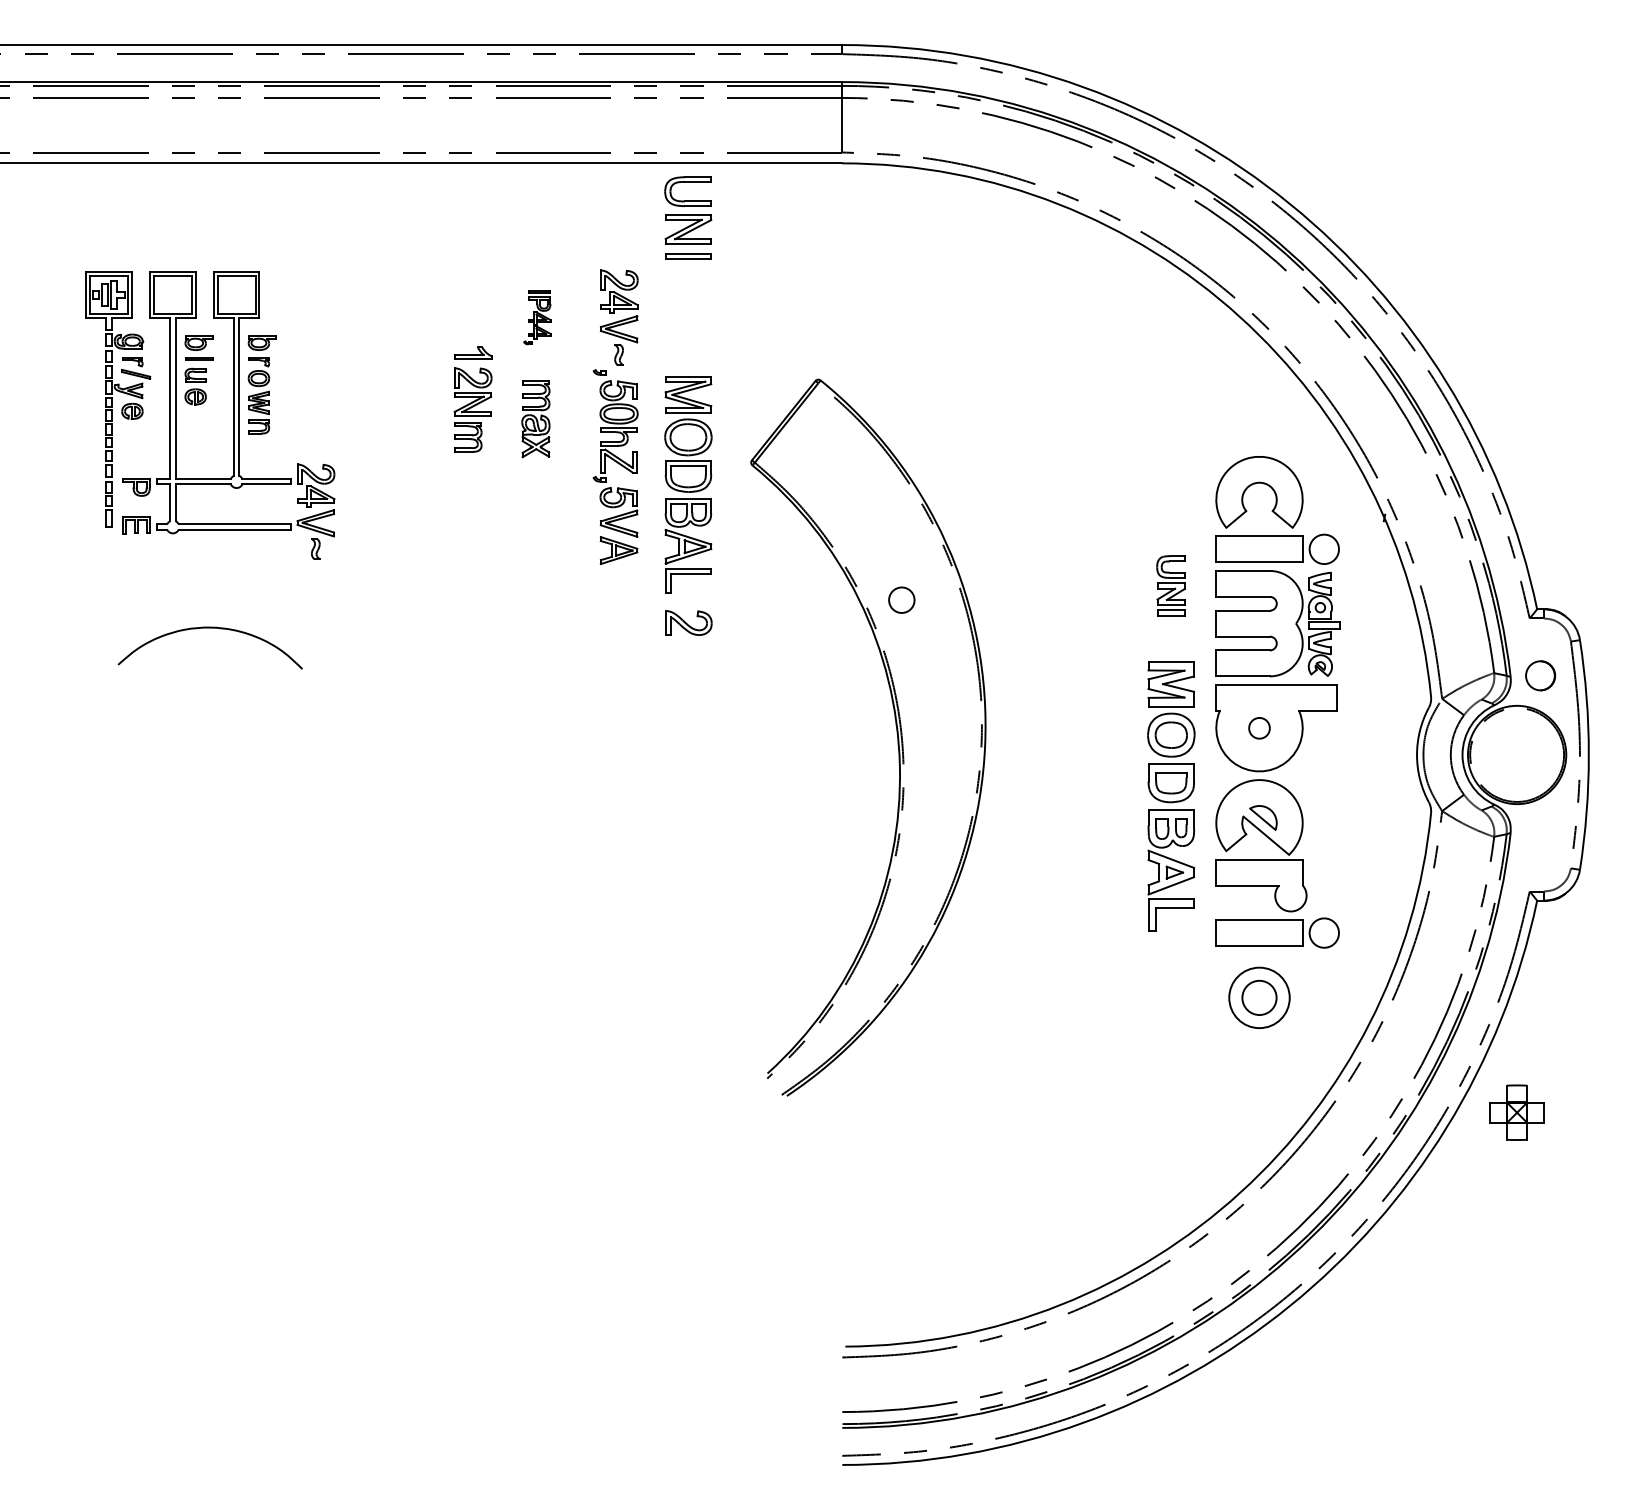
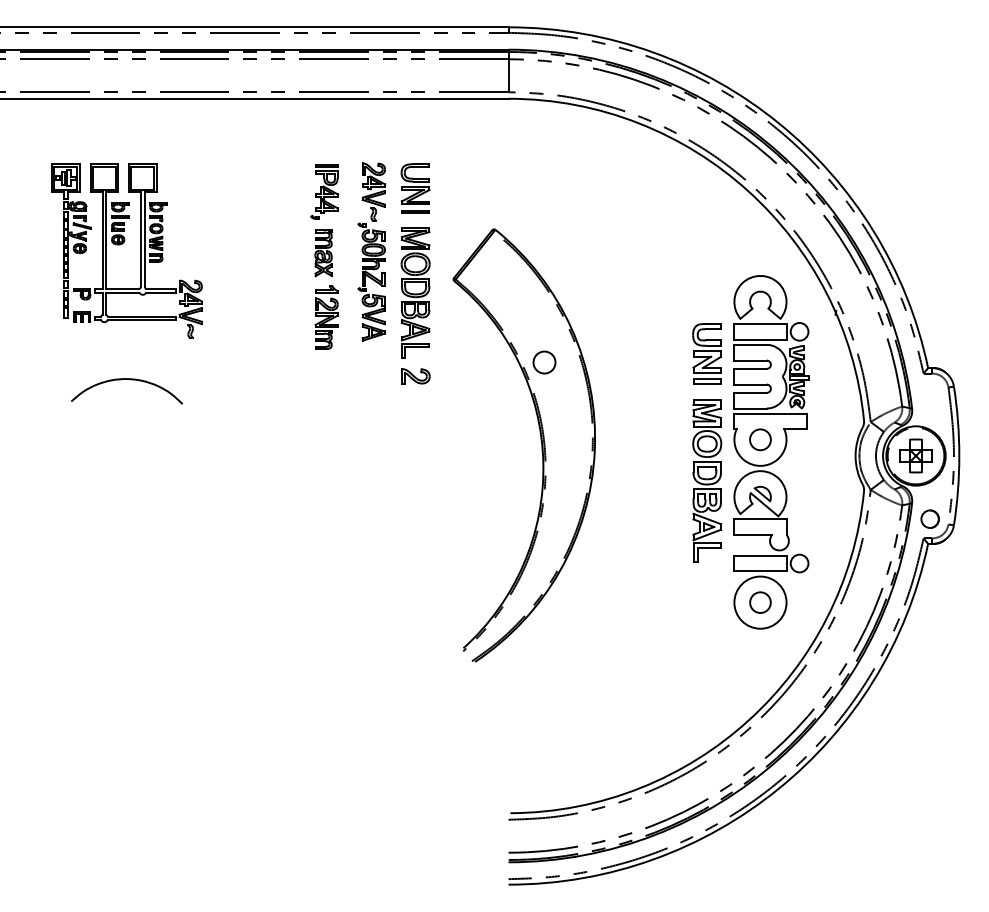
part: (688, 217) -> (415, 188), moved
part: (537, 316) -> (324, 191), size x1.67
part: (472, 399) -> (326, 317), moved
part: (1170, 585) -> (706, 353), size x1.67
circle: (901, 600) -> (544, 362), size x1.43
circle: (1539, 674) -> (929, 518), moved
circle: (1259, 727) -> (760, 439), size x1.67
circle: (1259, 997) -> (760, 602), size x1.43
part: (1516, 1111) -> (915, 455), moved

